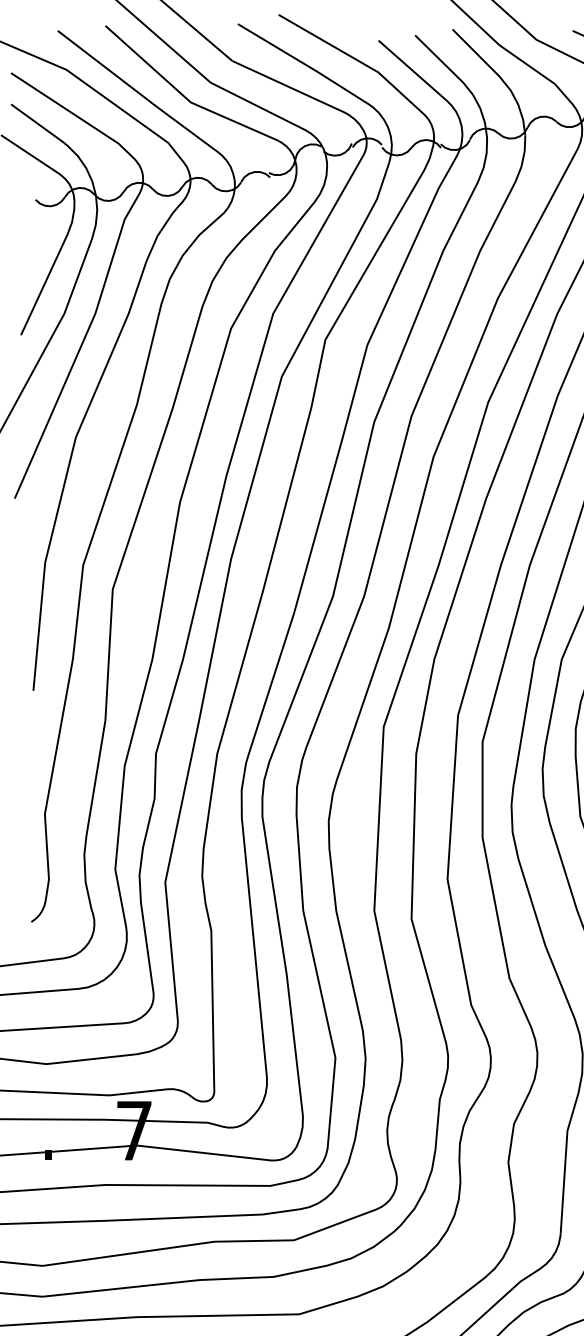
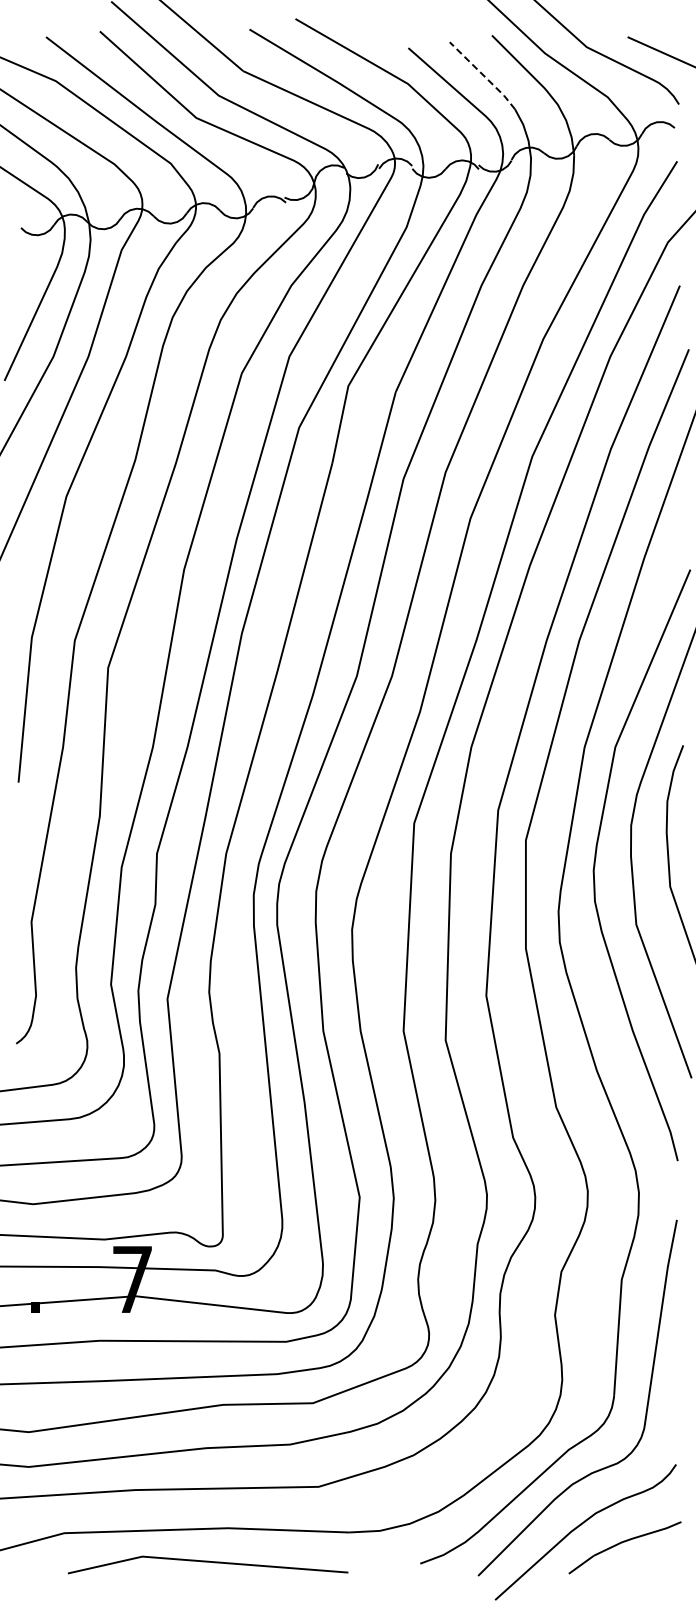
line: (445, 65) -> (484, 76), solid -> dashed

